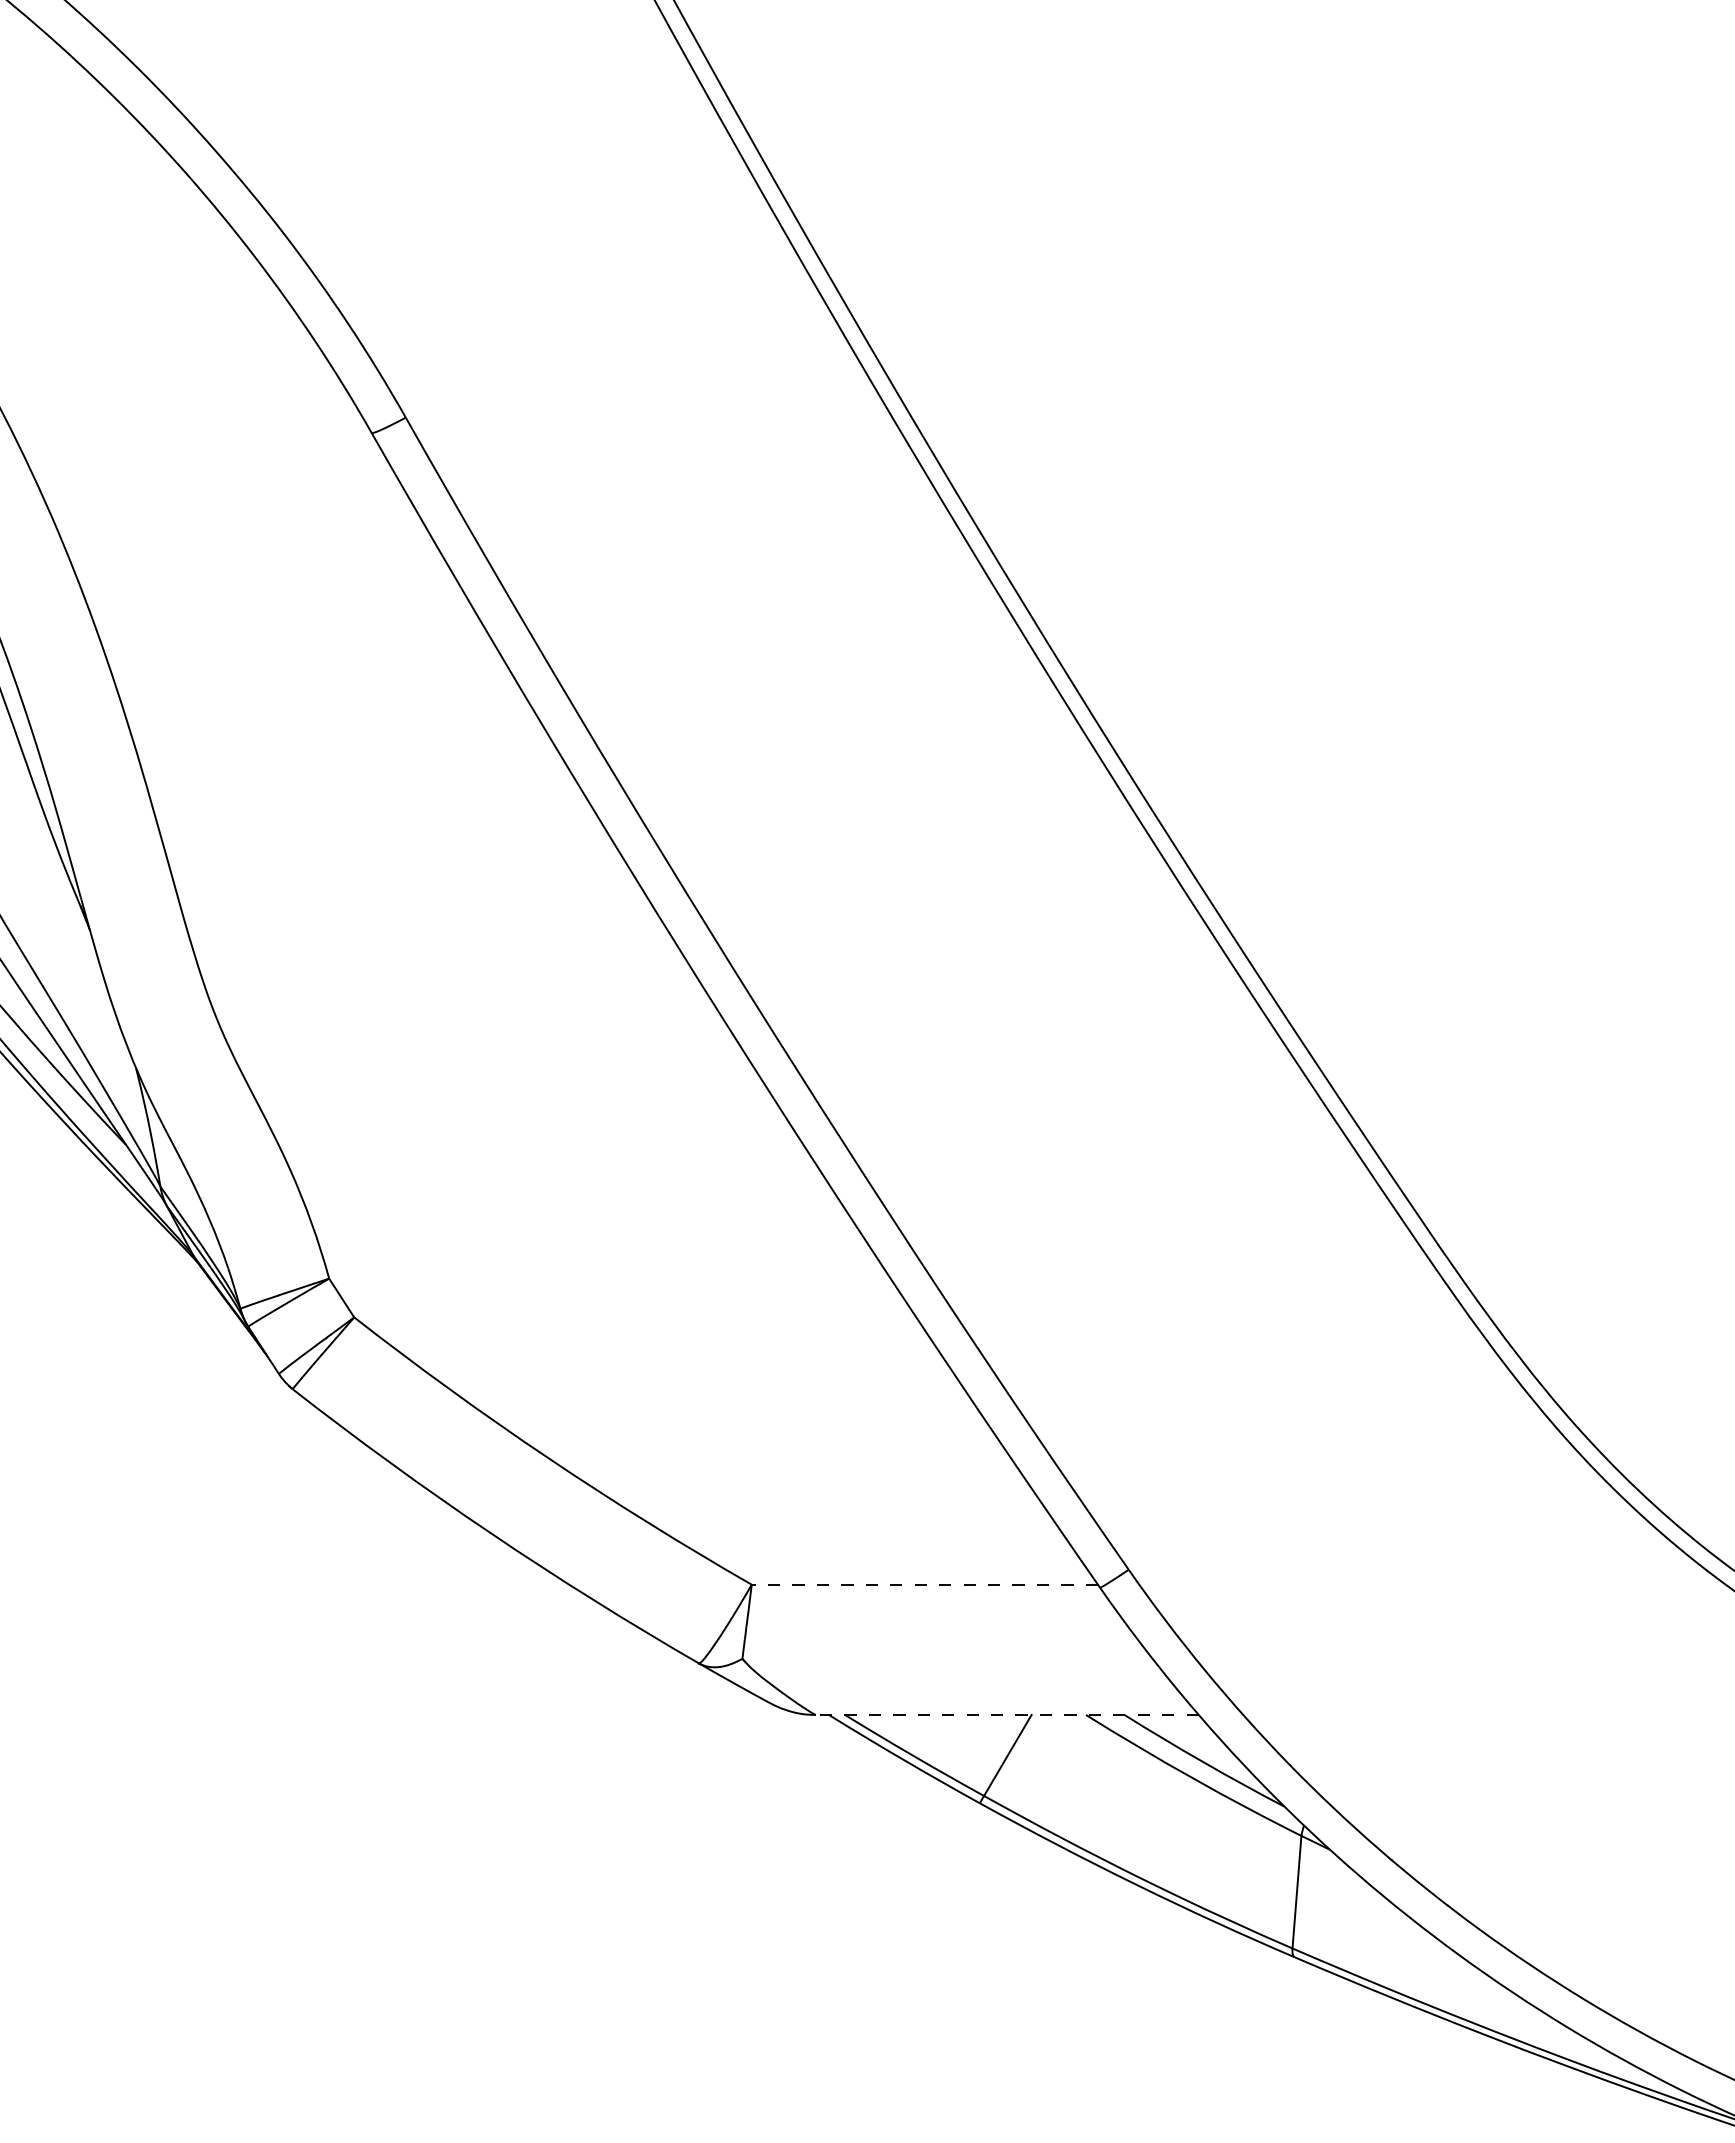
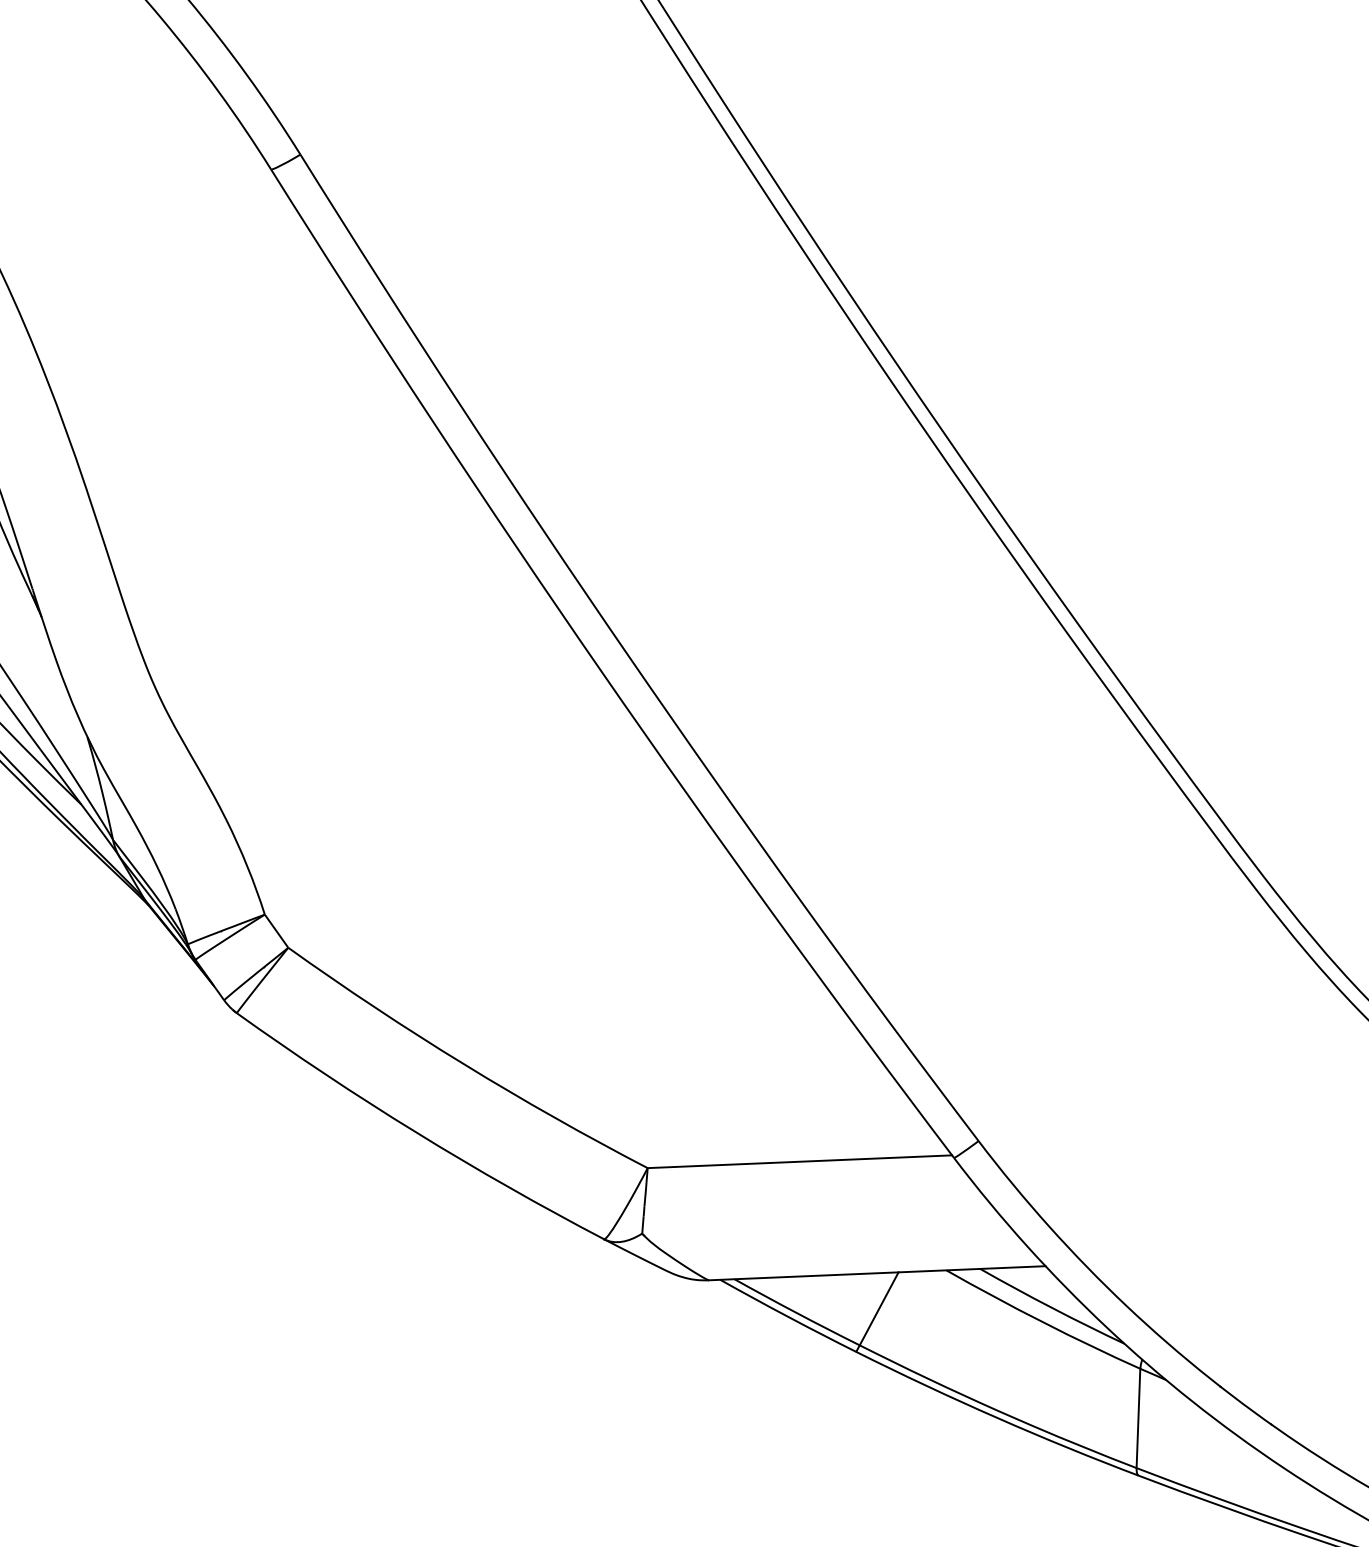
line: (924, 1584) -> (799, 1161), dashed -> solid
line: (1006, 1714) -> (876, 1272), dashed -> solid

